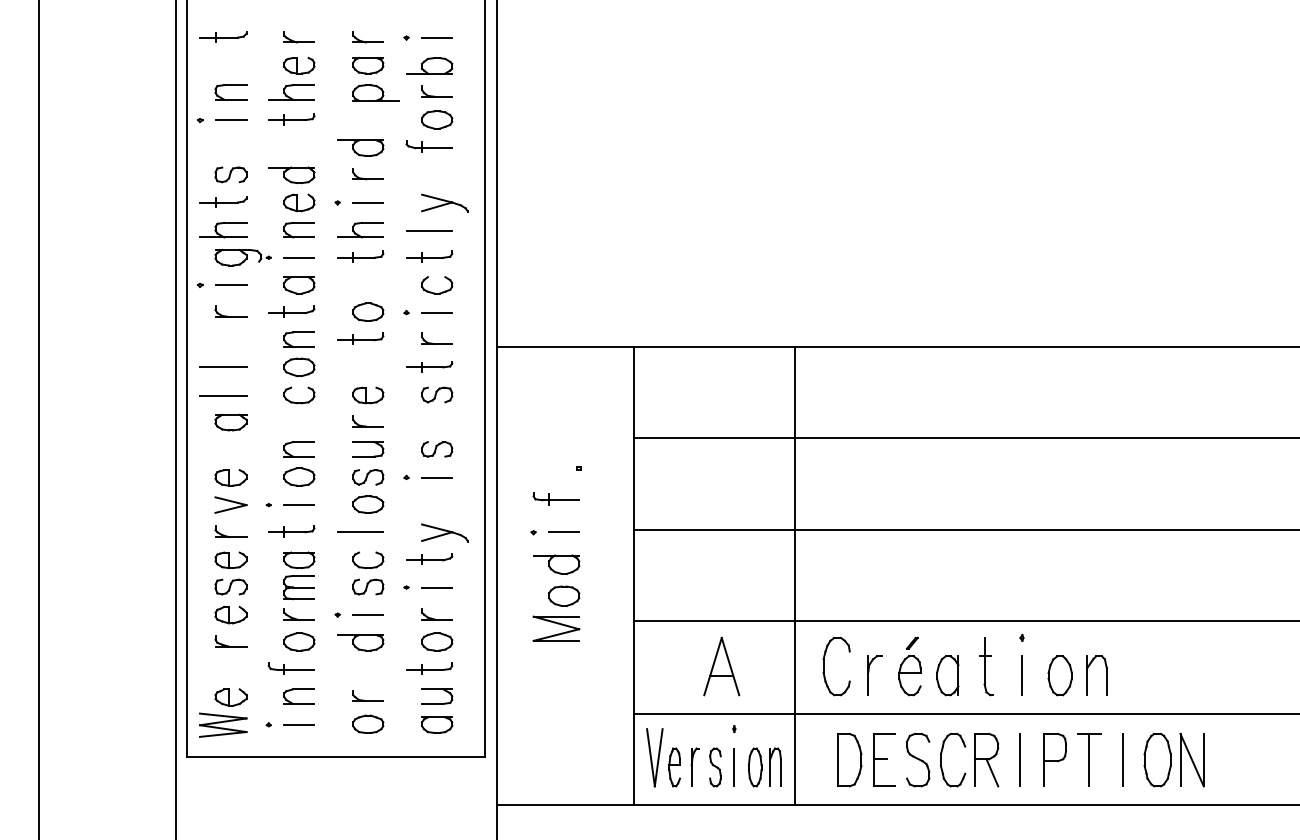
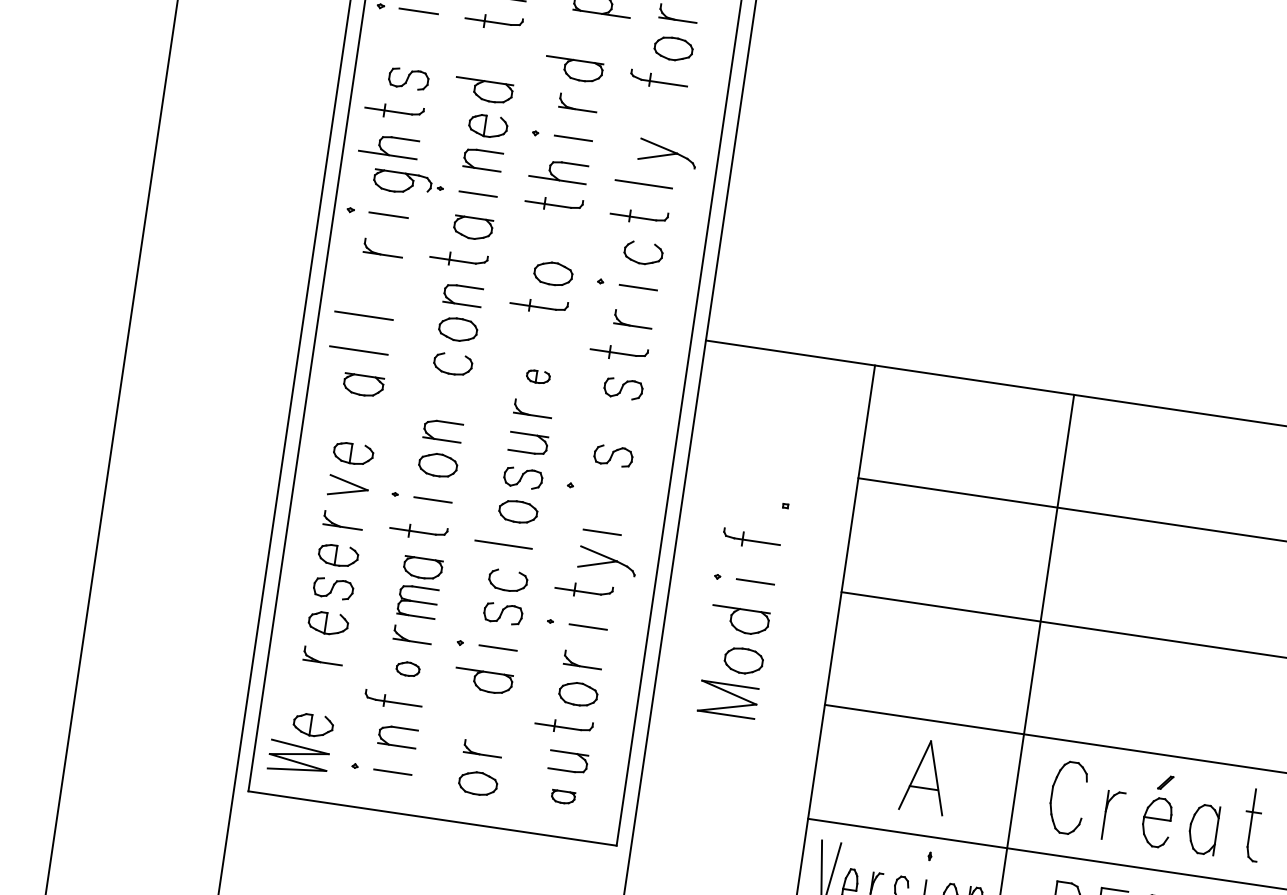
part: (368, 395) -> (538, 377), size x0.6
line: (436, 477) -> (601, 531), moved
part: (299, 641) -> (408, 668), size x0.6
part: (437, 724) -> (563, 796), size x0.6

